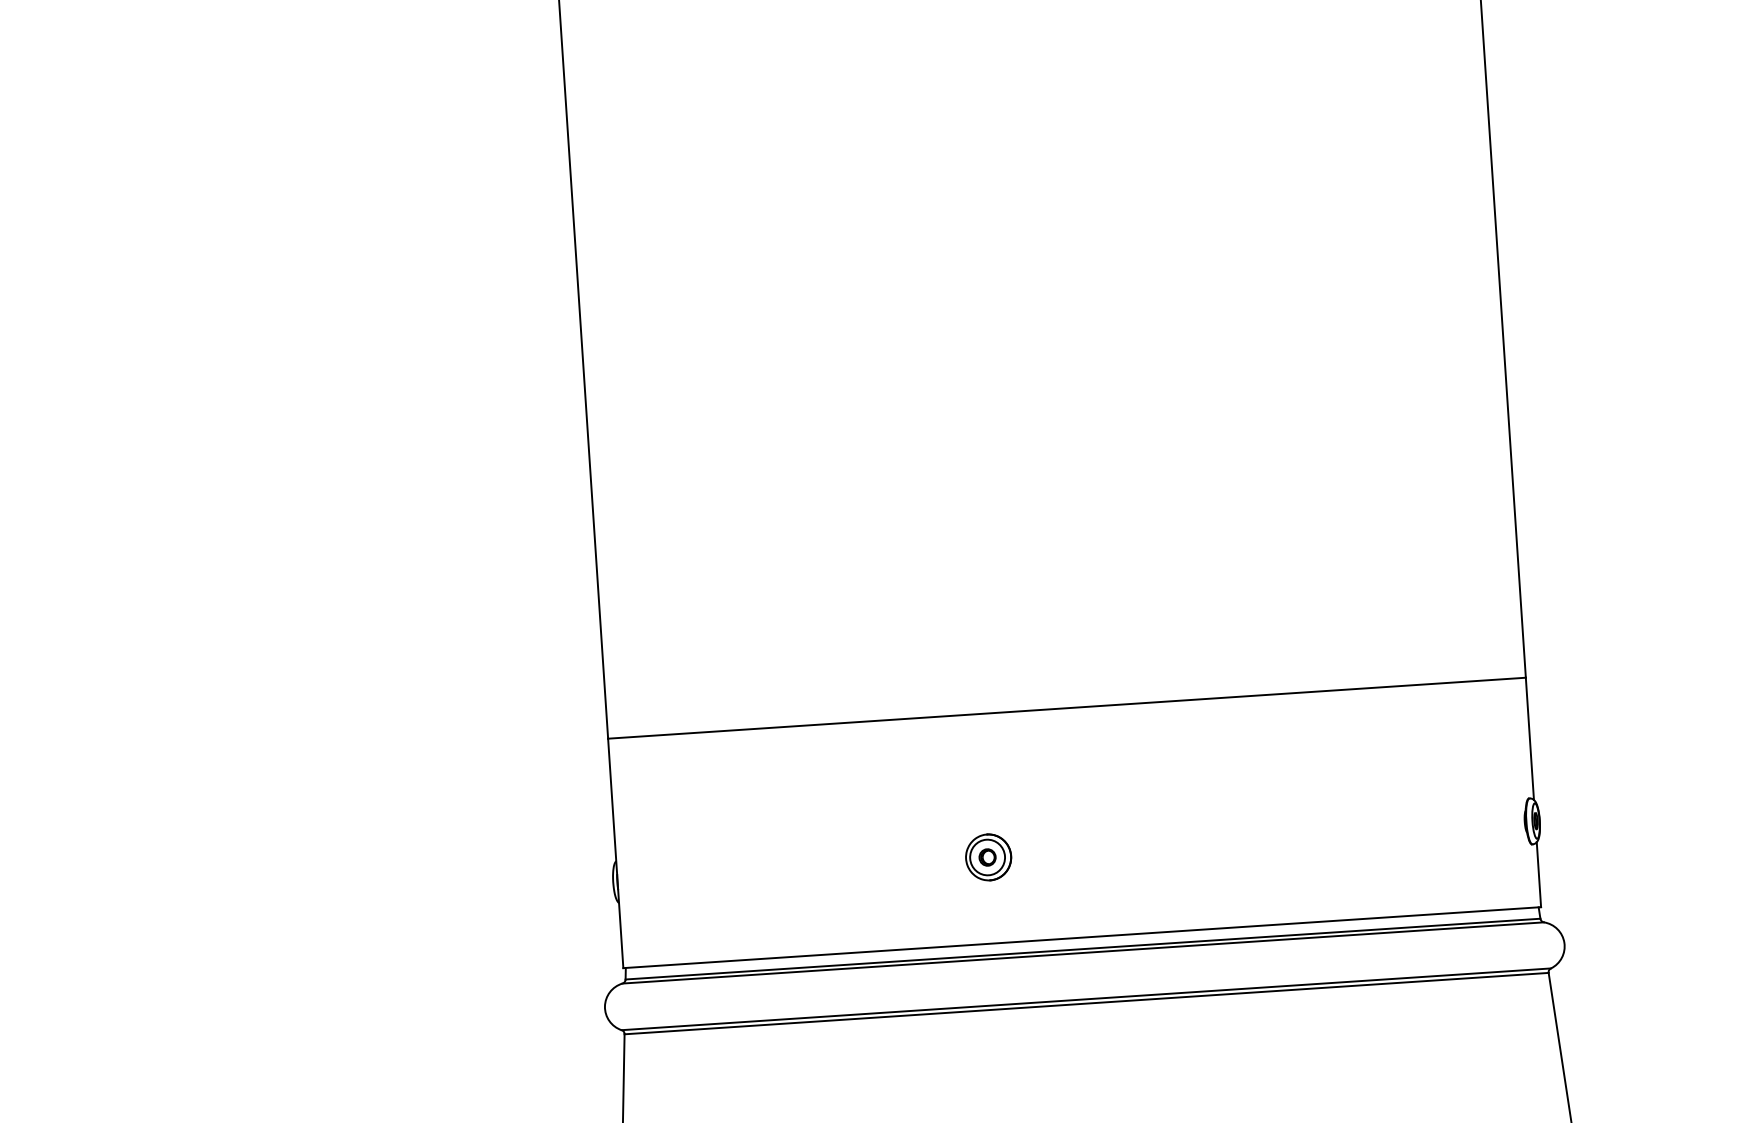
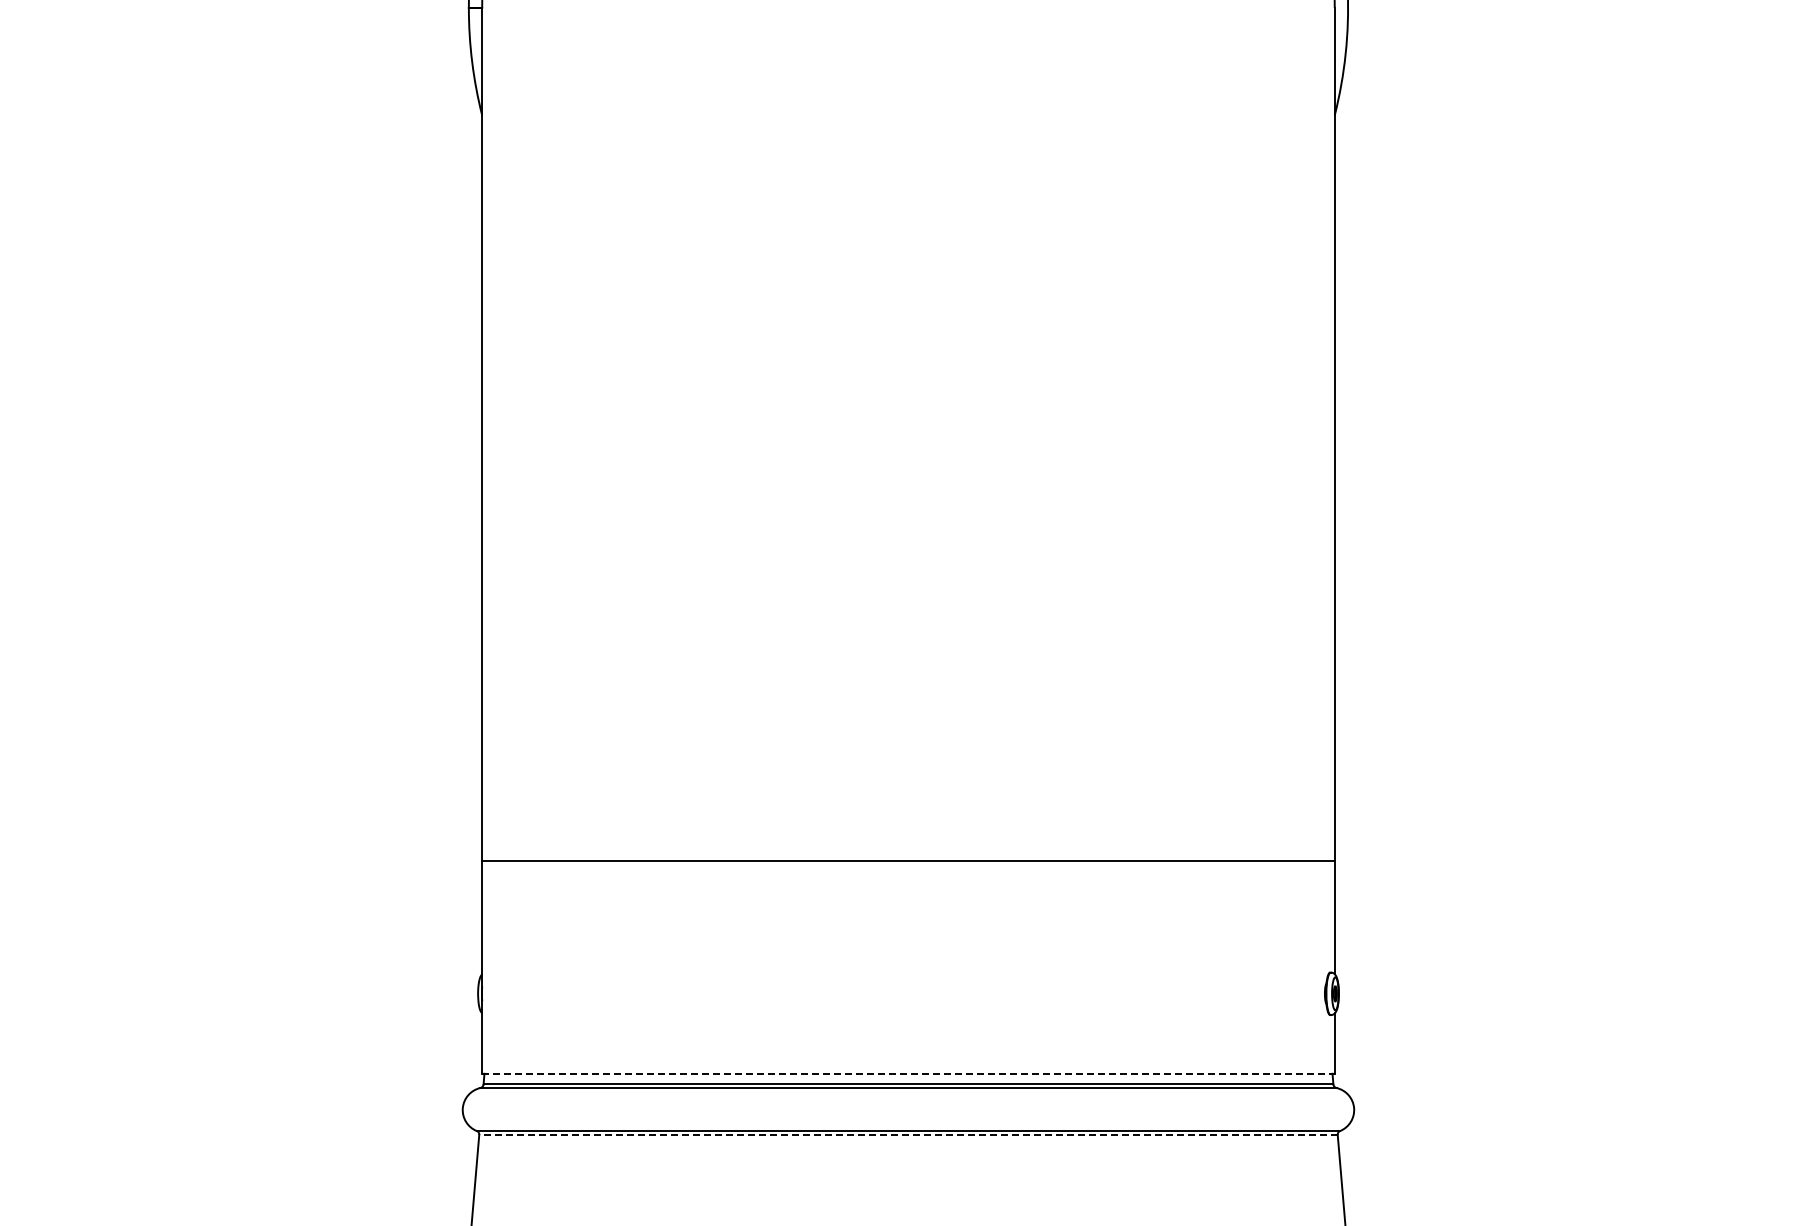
part: (988, 857) -> (826, 993), removed
line: (1082, 937) -> (908, 1073), solid -> dashed
line: (1086, 1004) -> (908, 1135), solid -> dashed

